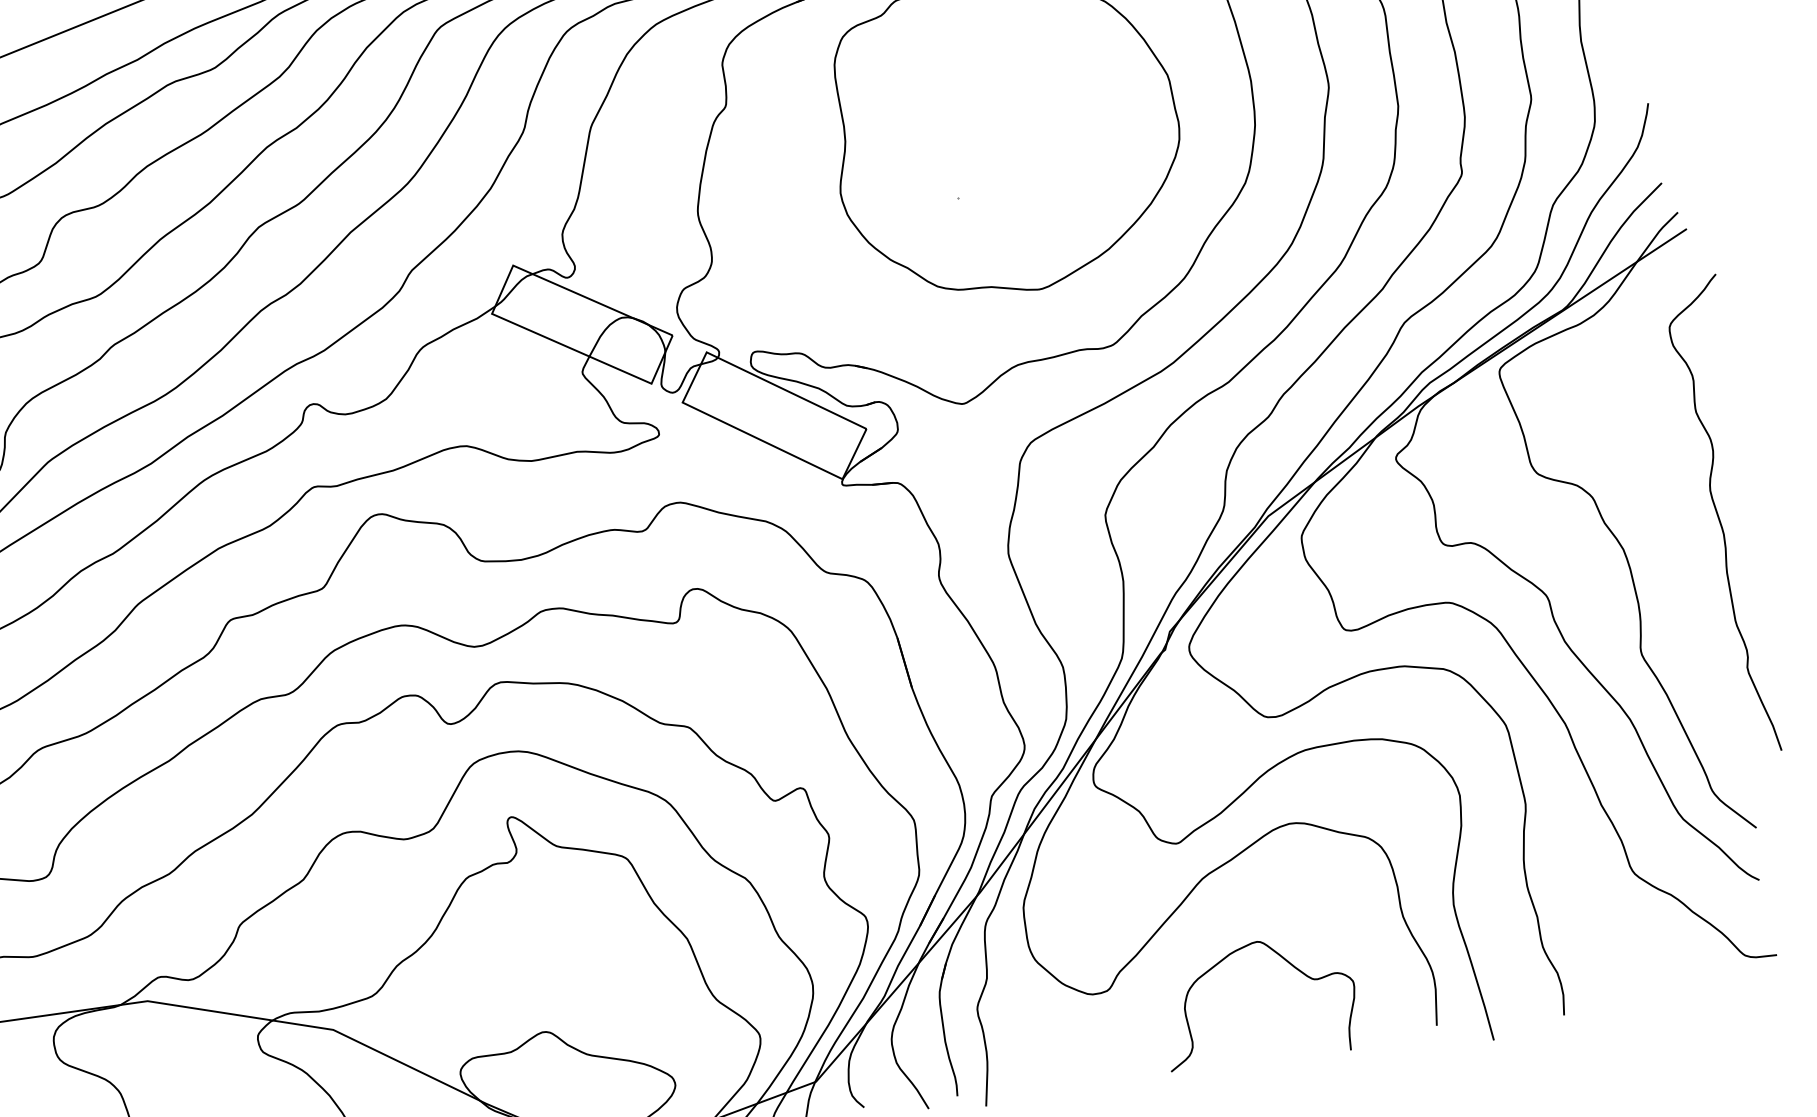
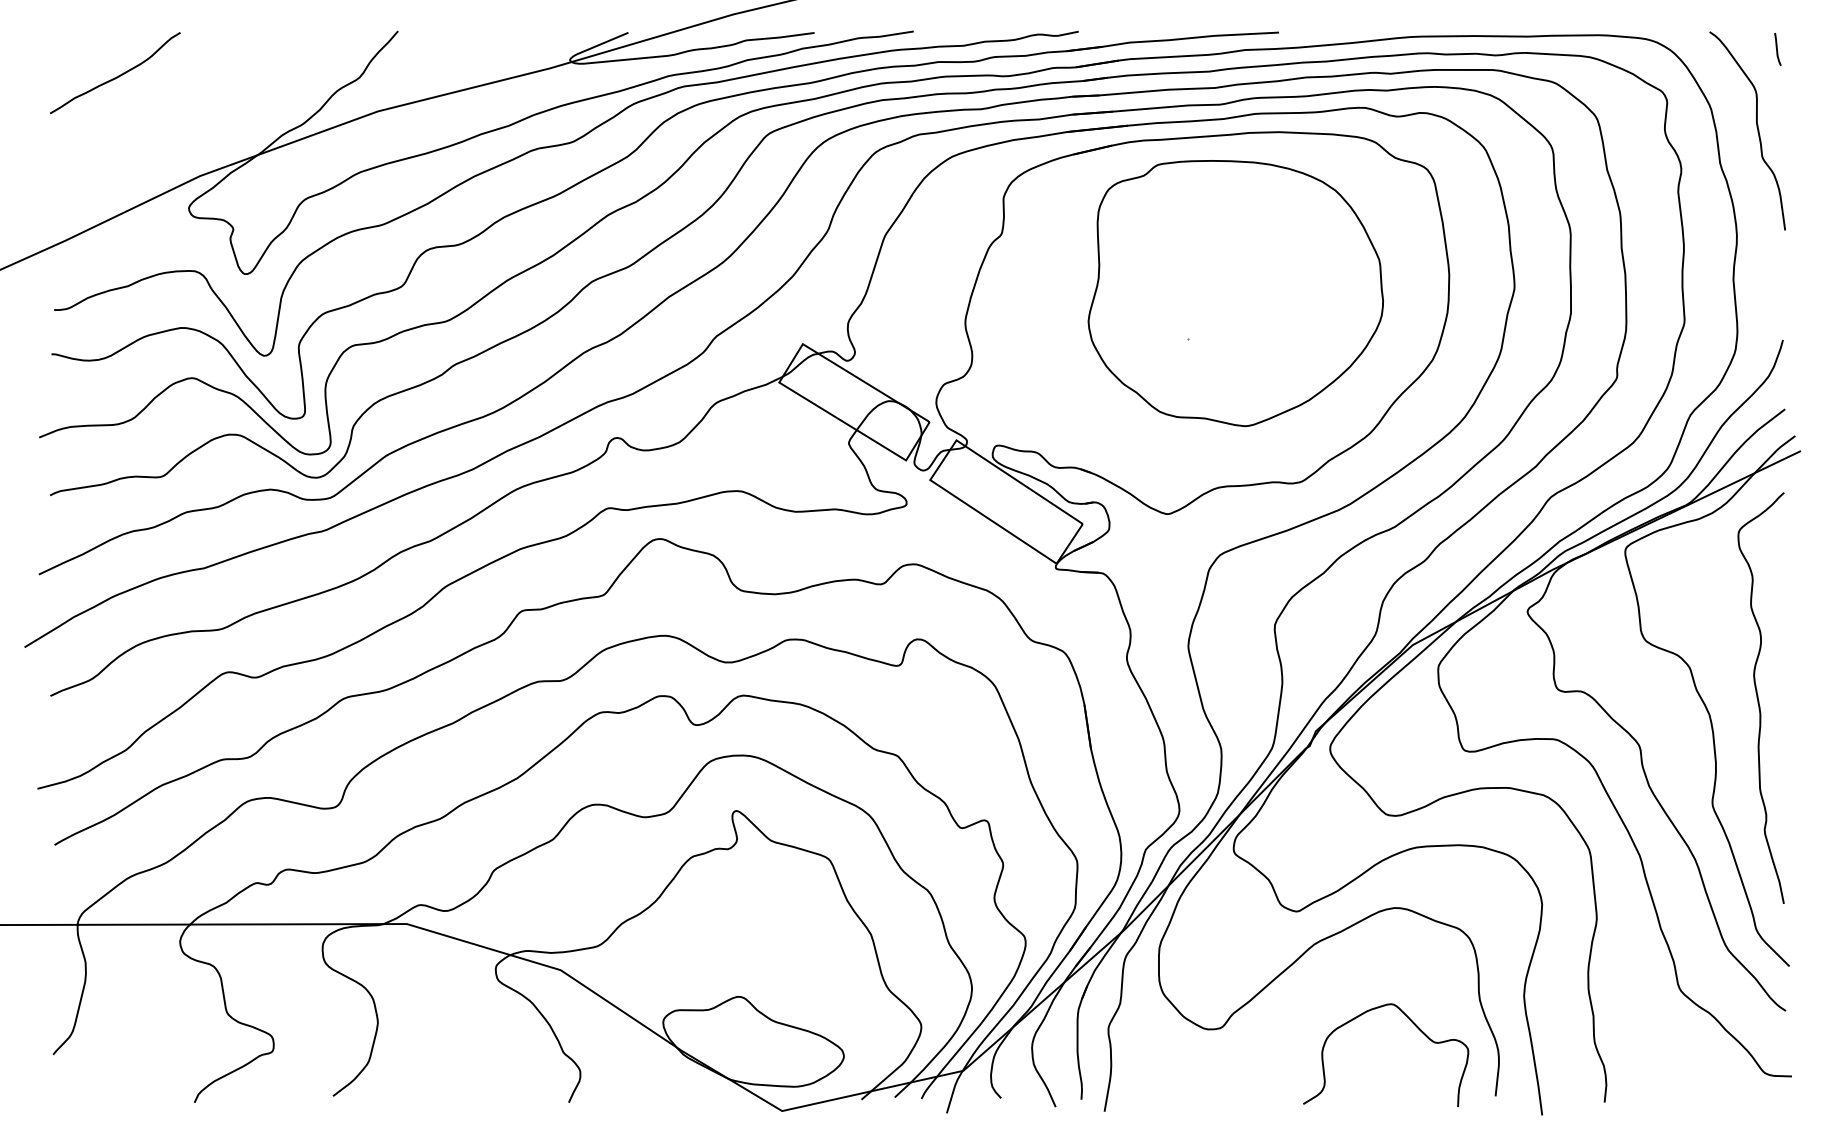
curve: (1719, 515) -> (1758, 697), moved
curve: (1287, 962) -> (1414, 1025), moved

